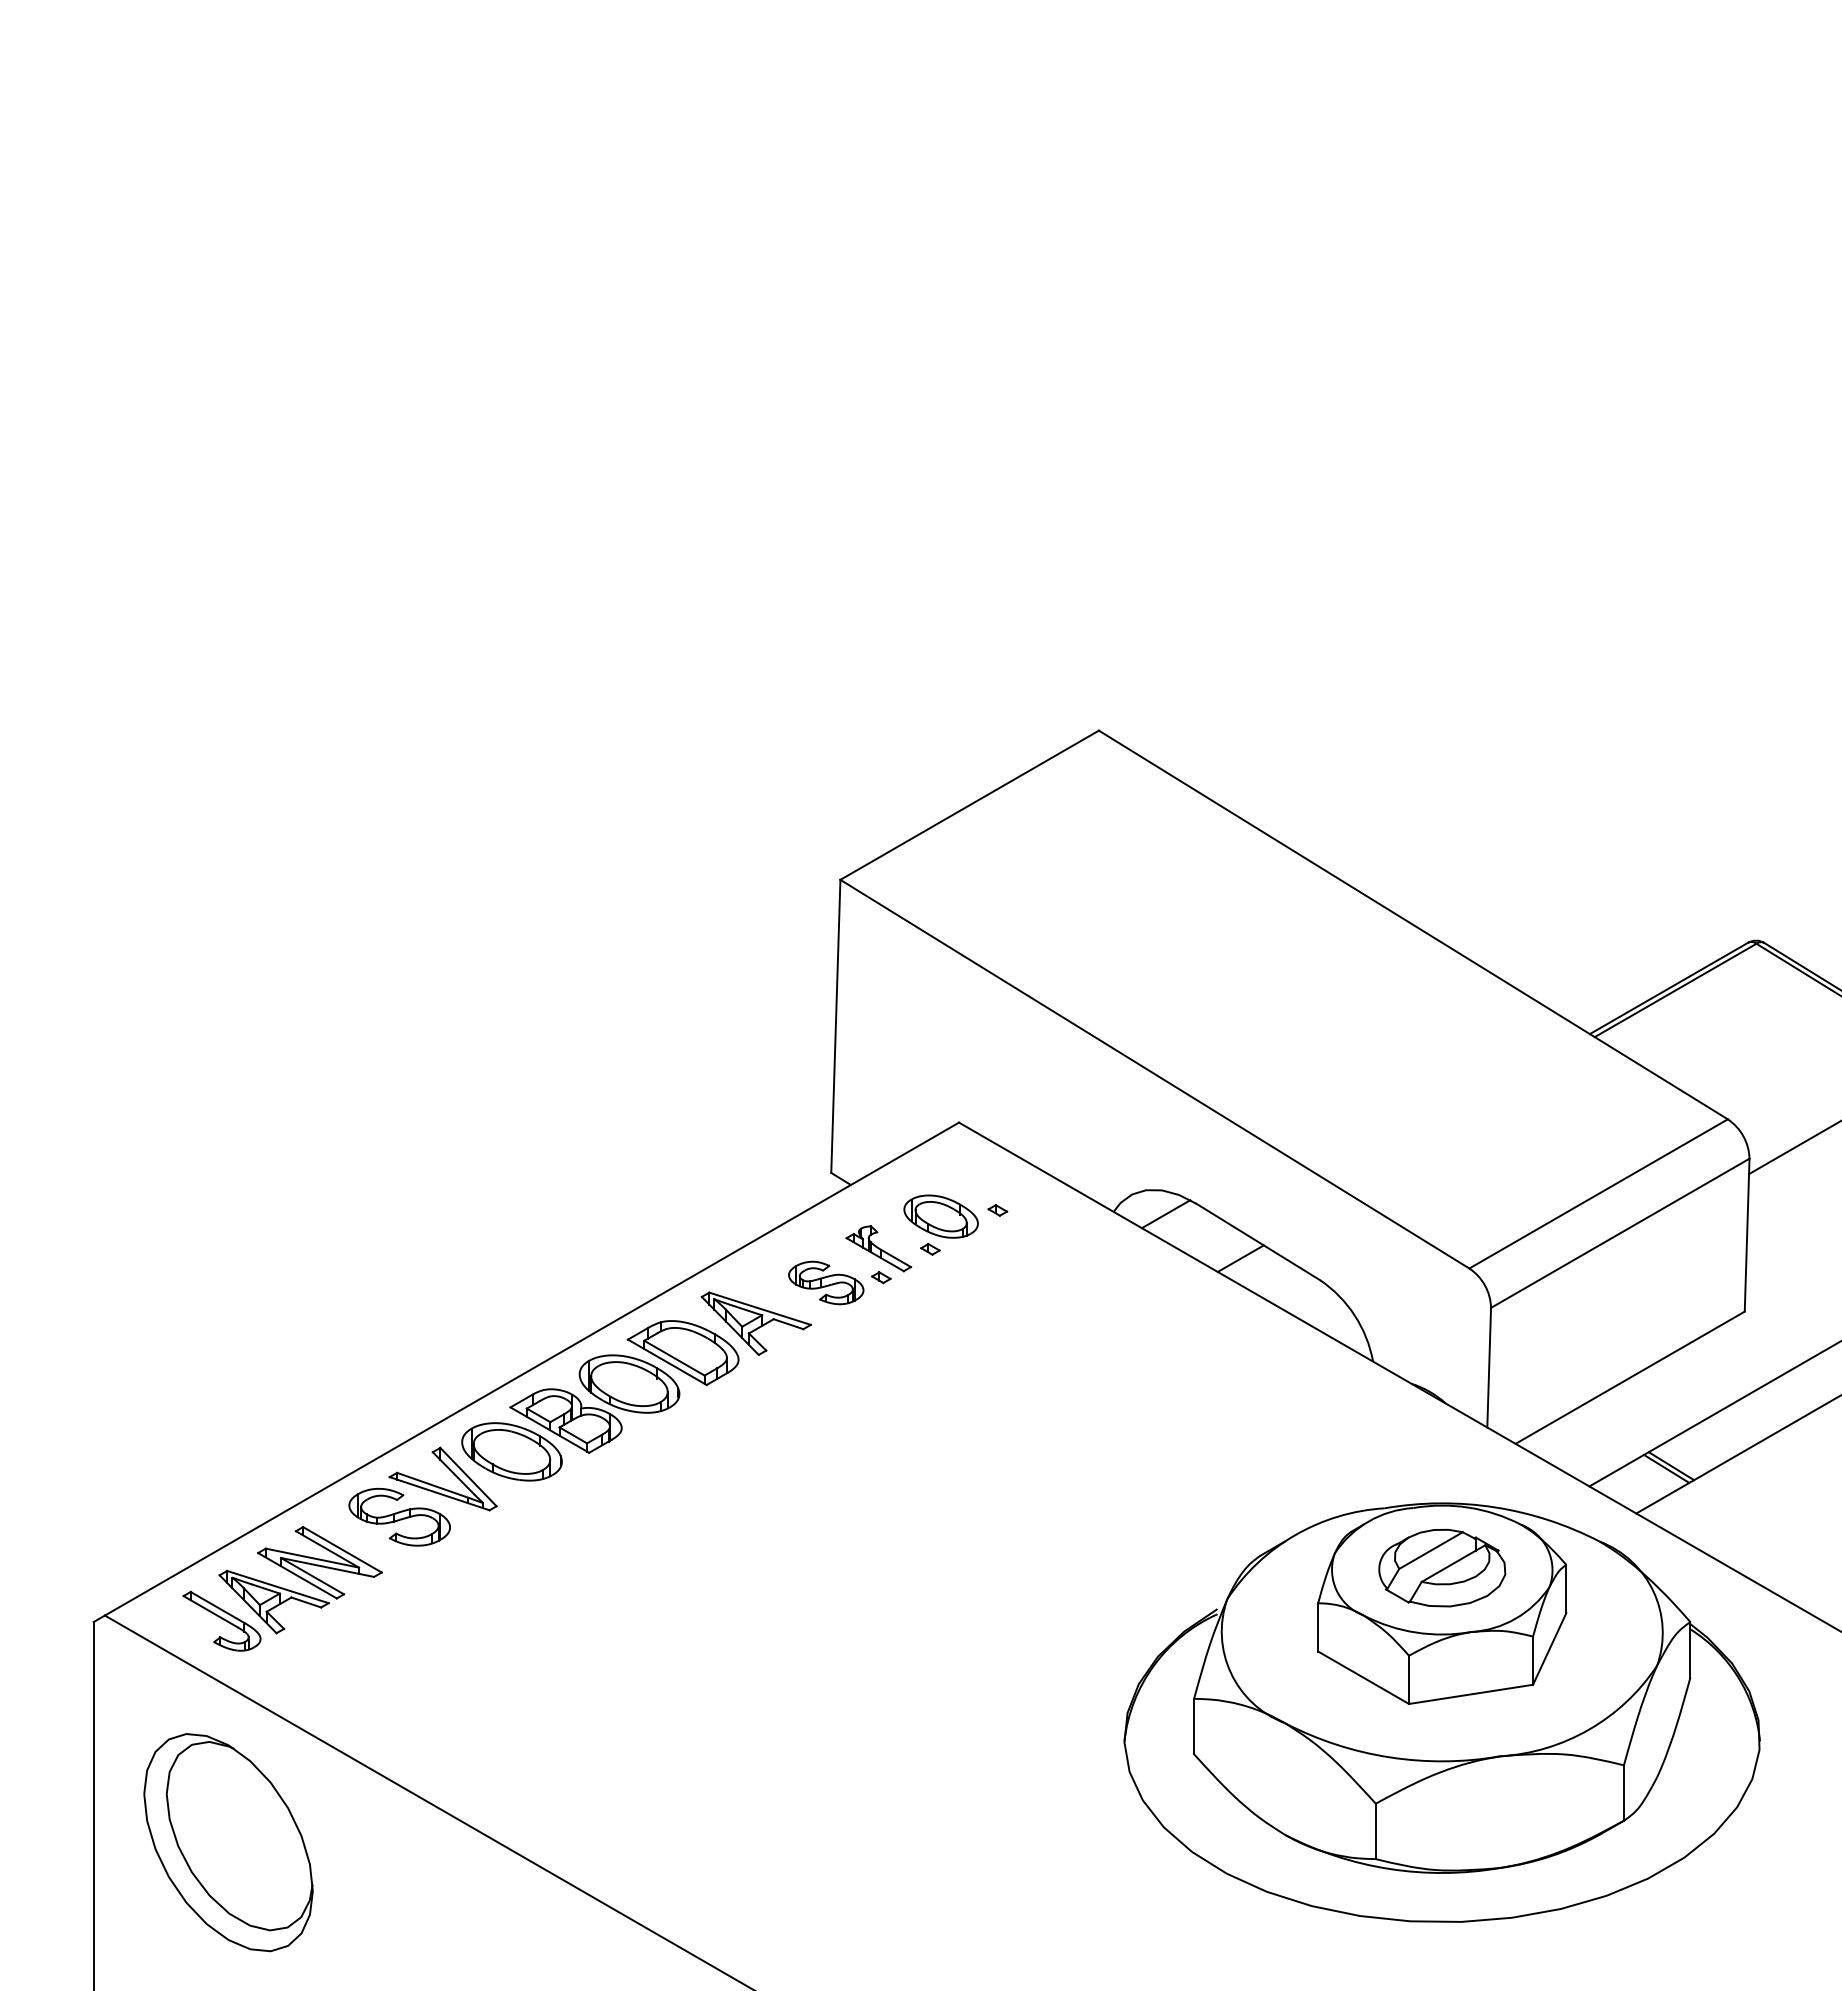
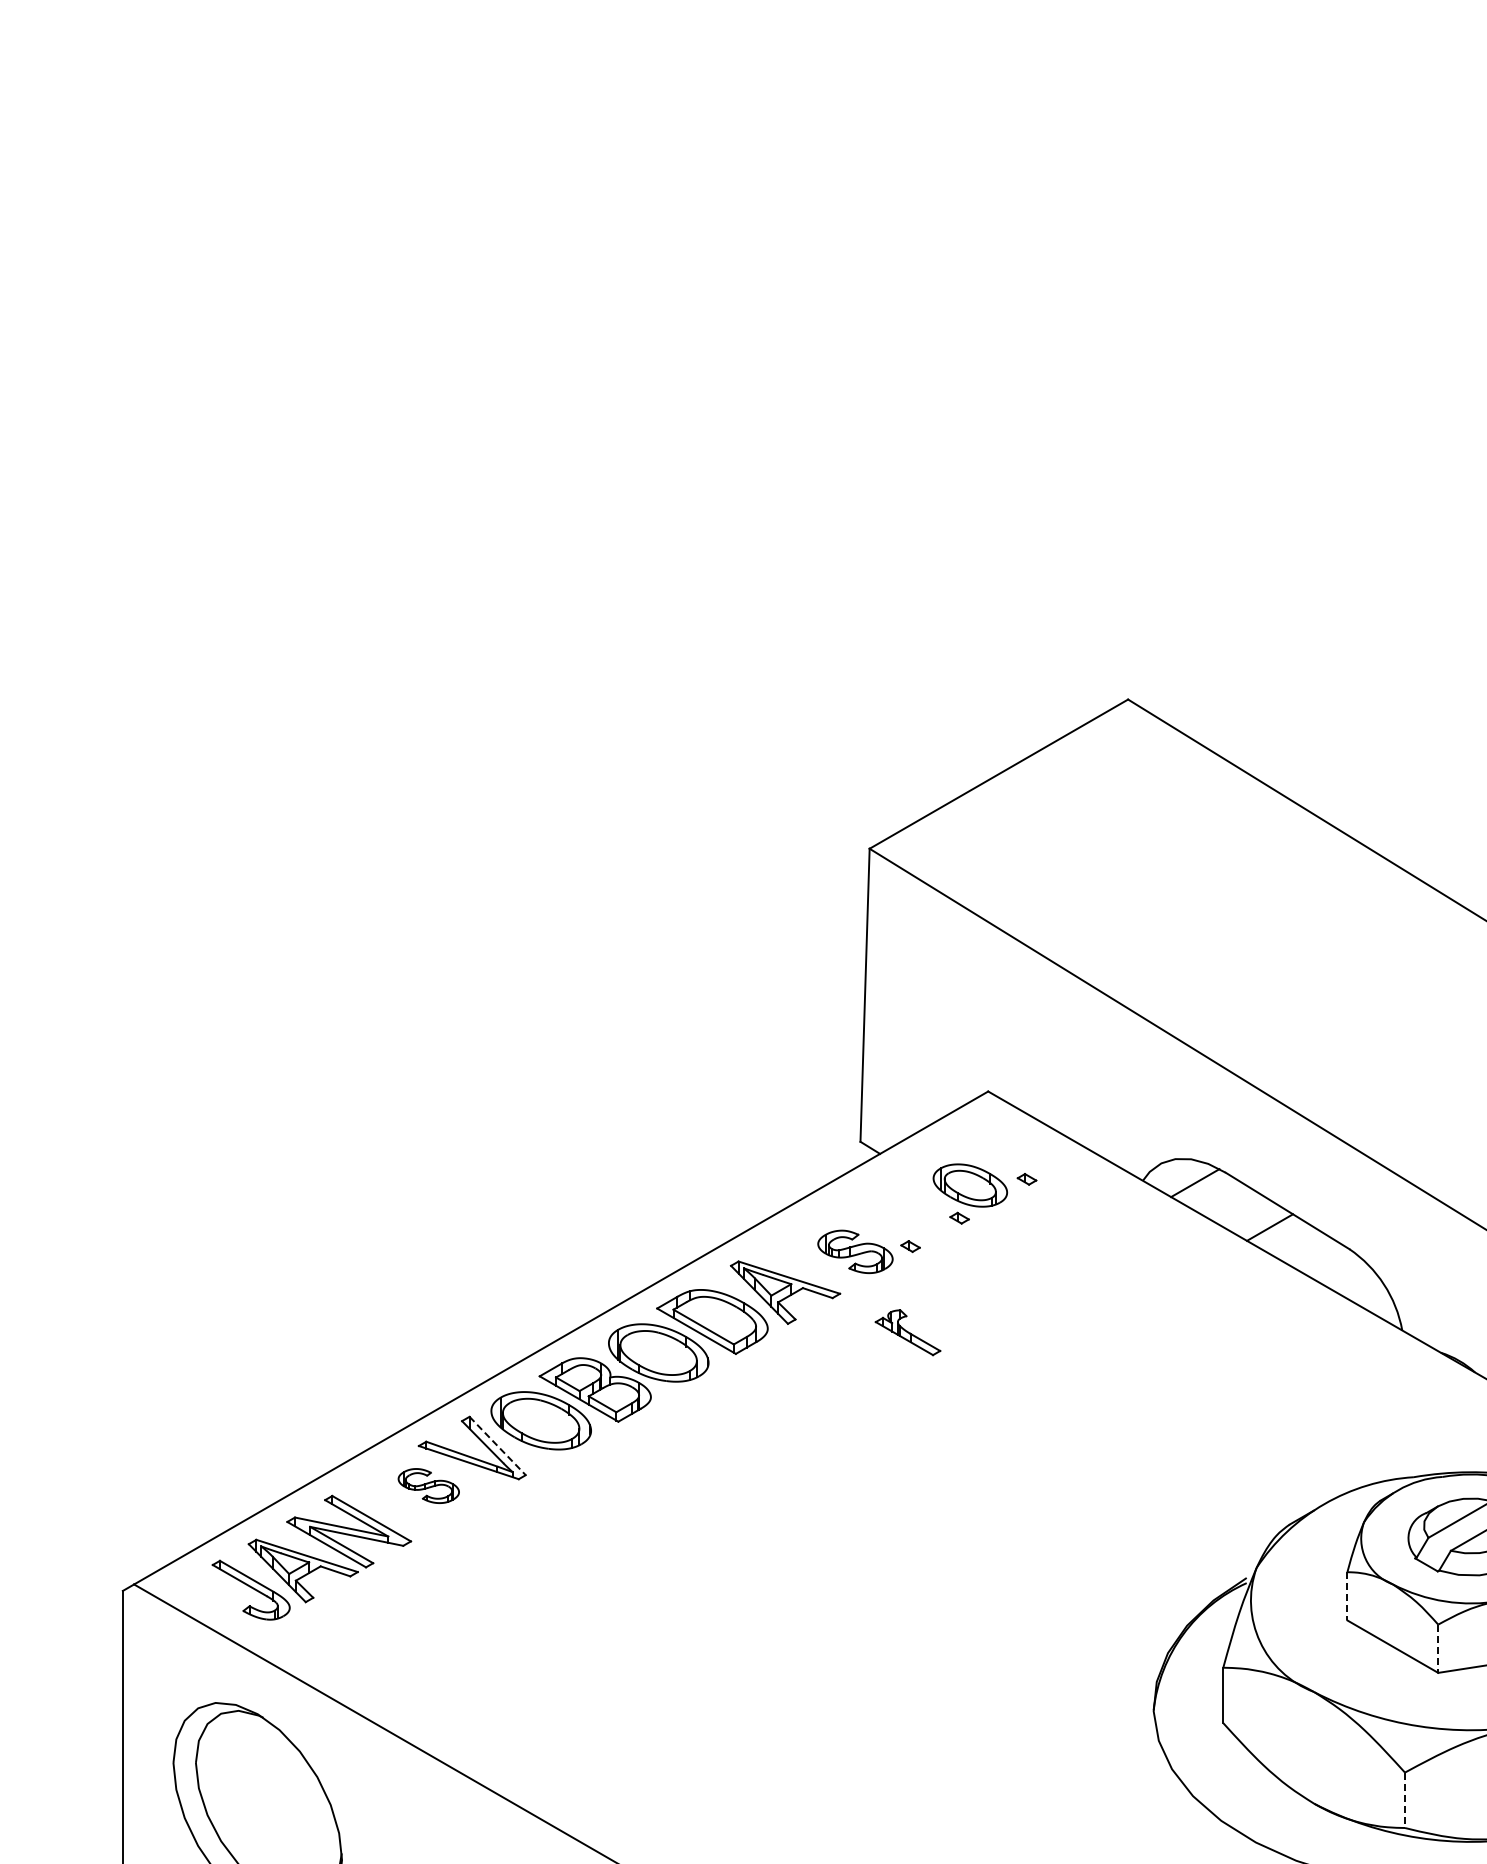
part: (878, 1248) -> (907, 1332), moved
line: (468, 1477) -> (497, 1446), solid -> dashed
part: (399, 1516) -> (428, 1485), size x0.6
line: (1318, 1627) -> (1347, 1596), solid -> dashed
line: (1409, 1680) -> (1438, 1649), solid -> dashed
line: (1375, 1831) -> (1404, 1800), solid -> dashed

